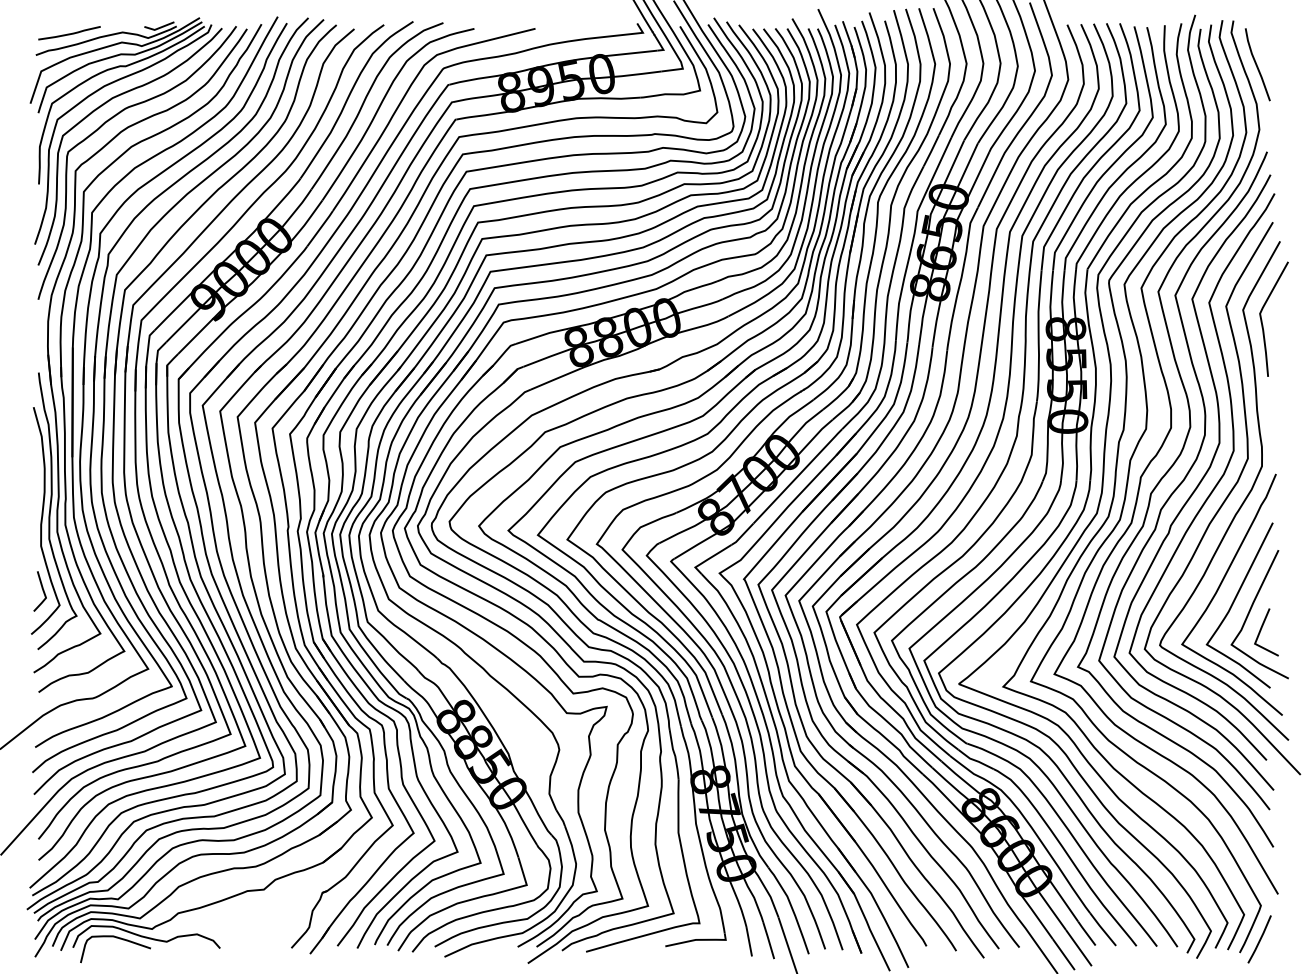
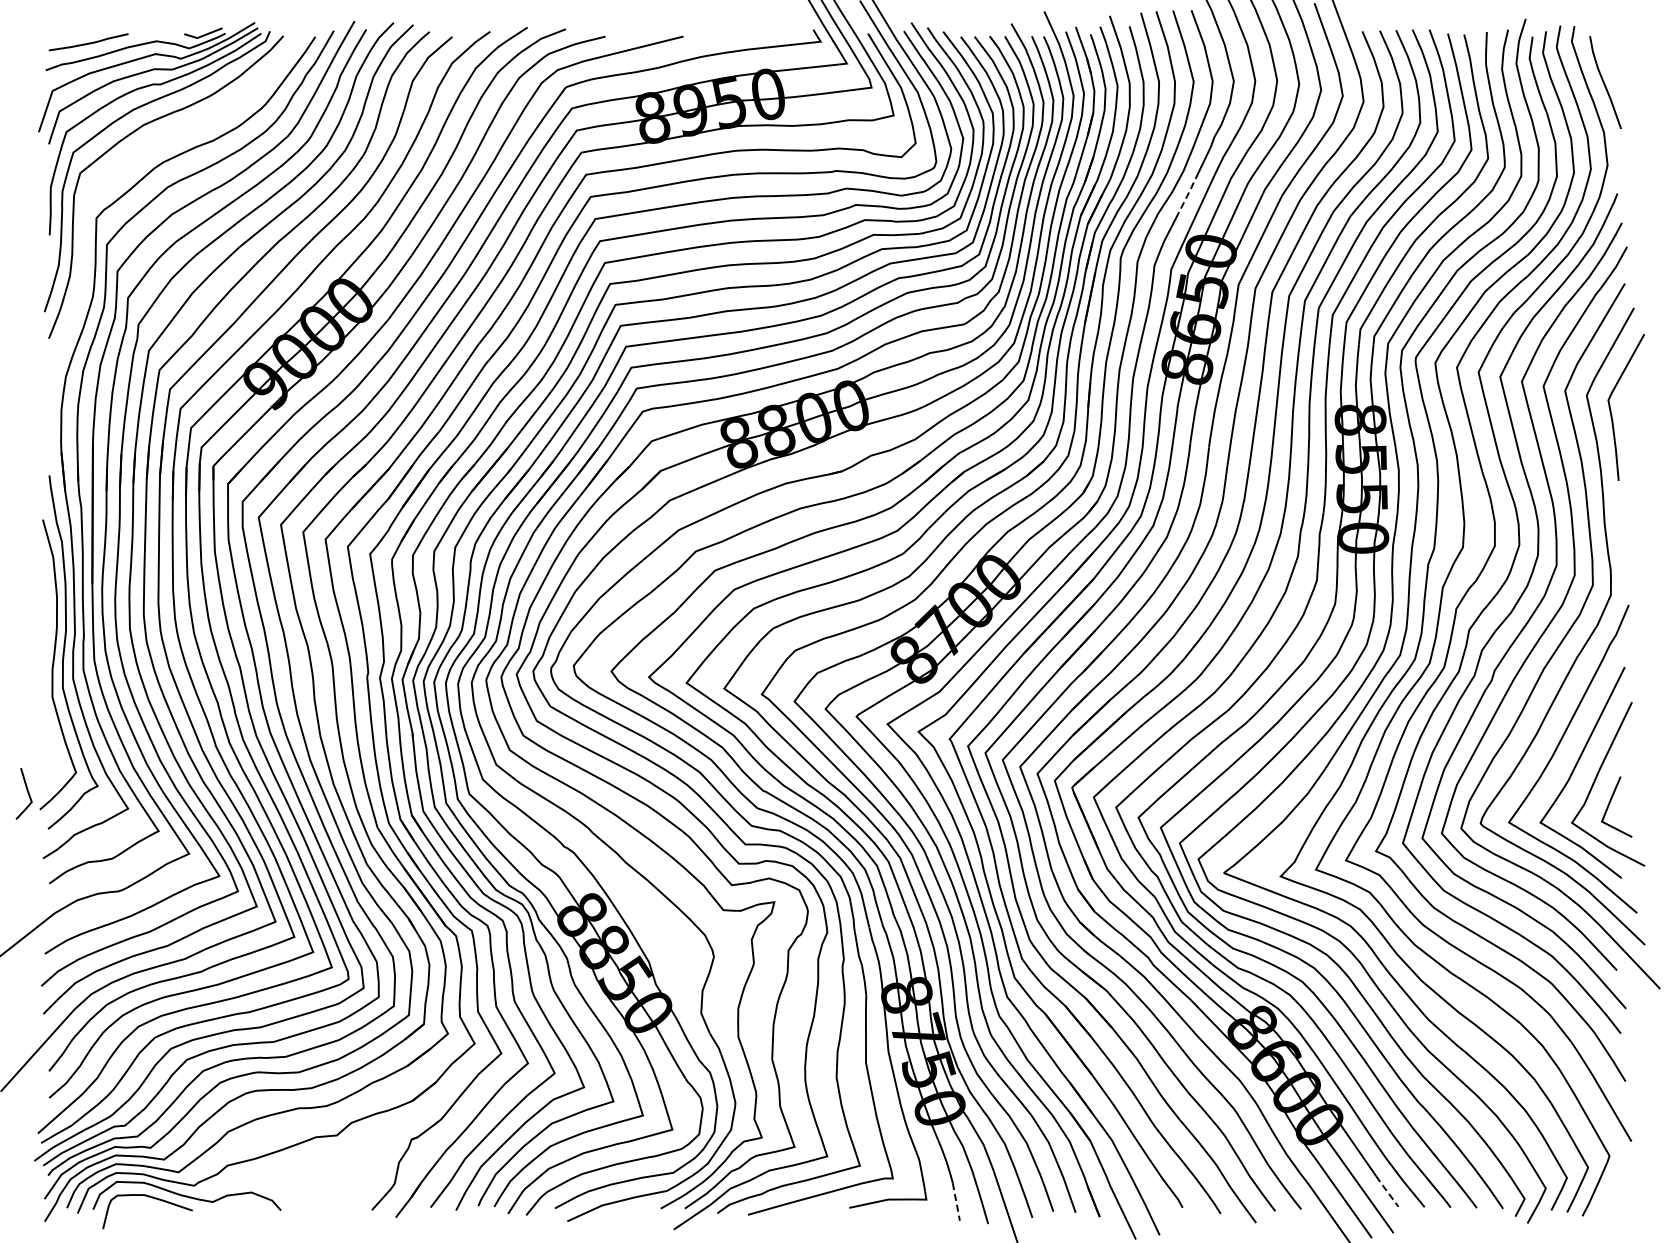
curve: (110, 120) -> (140, 153), removed
line: (931, 151) -> (1188, 193), solid -> dashed
line: (42, 591) -> (27, 793), moved
line: (1086, 932) -> (1386, 1190), solid -> dashed
line: (1260, 939) -> (1608, 1198), removed
line: (749, 942) -> (956, 1202), solid -> dashed

